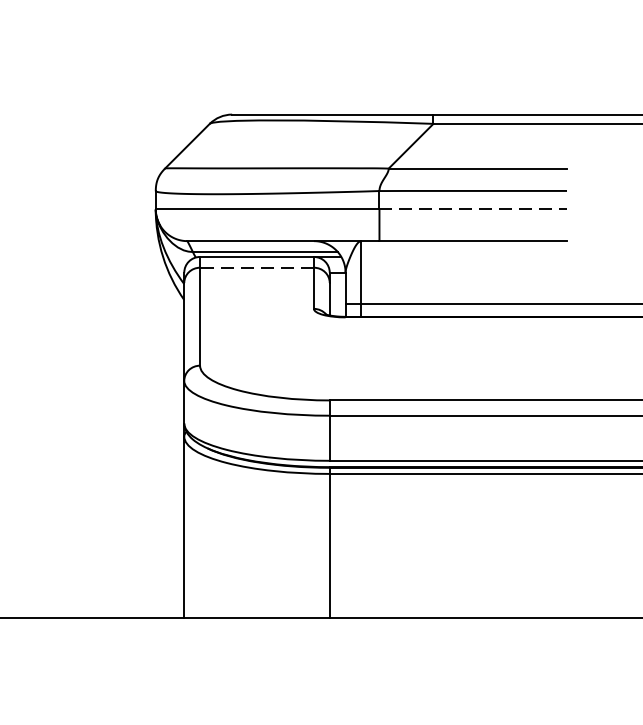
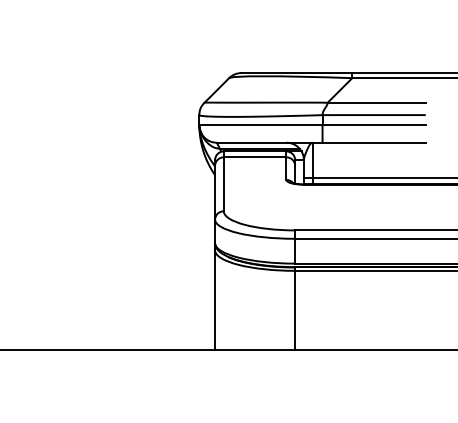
line: (473, 209) -> (374, 125), dashed -> solid
line: (255, 267) -> (254, 157), dashed -> solid

